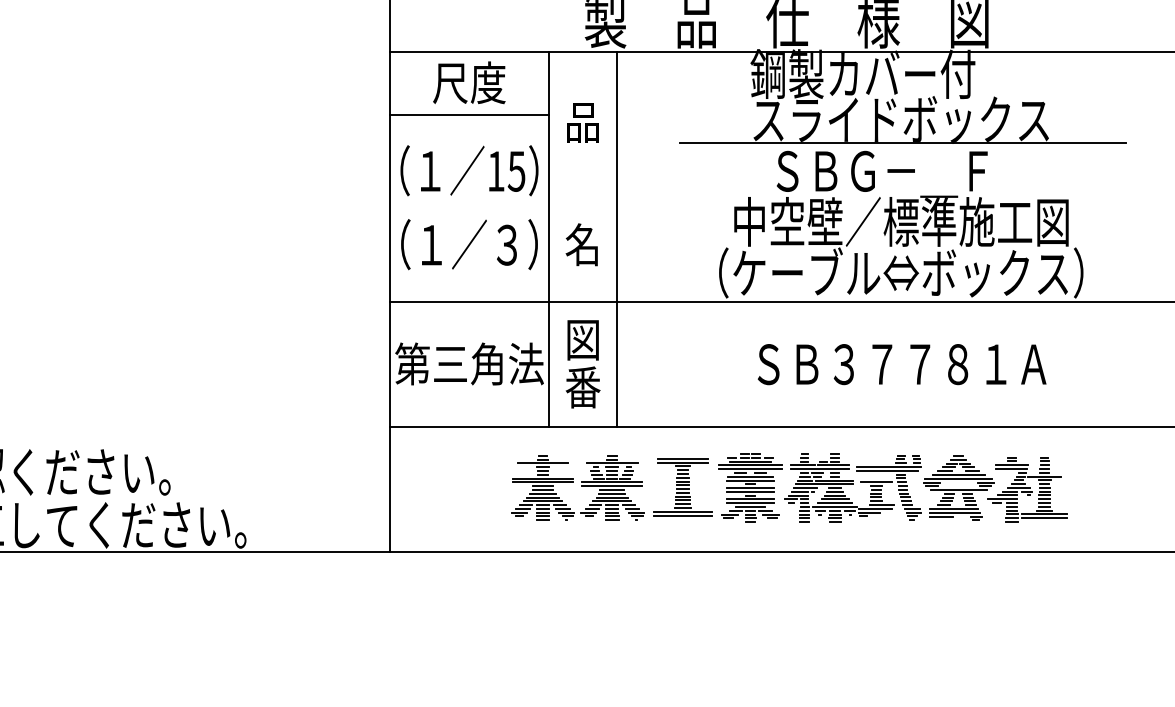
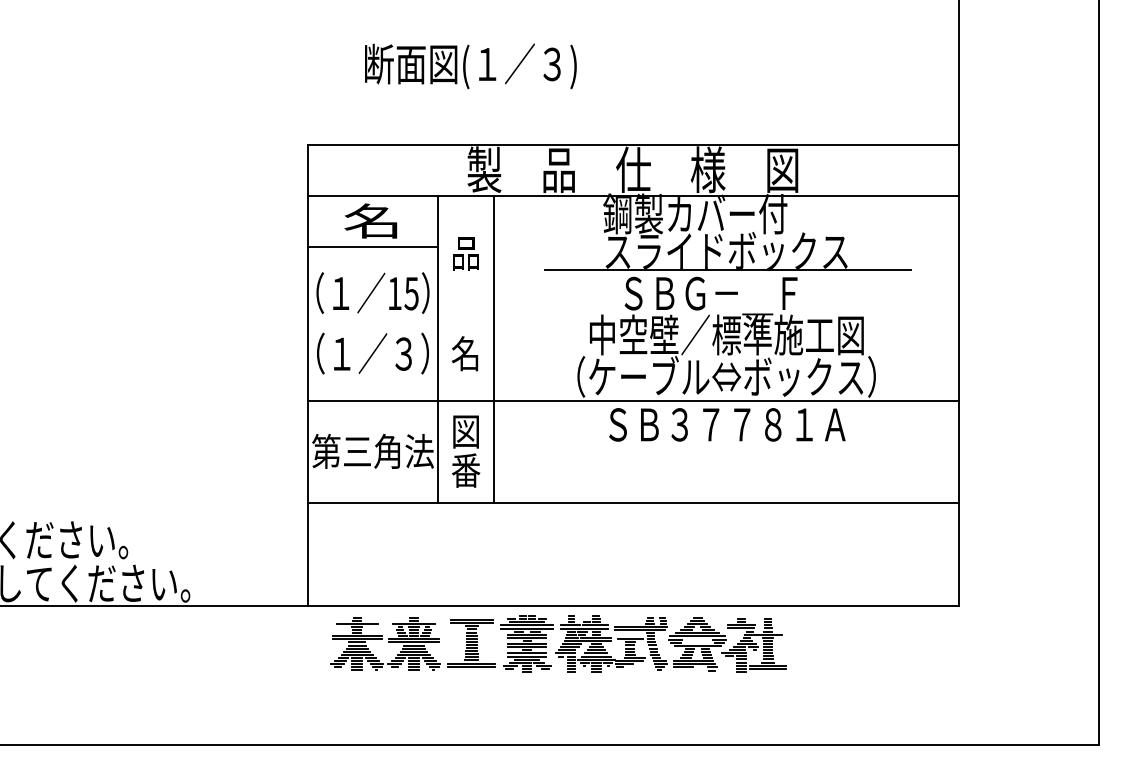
text: (468, 82) -> (372, 220), 尺度 -> 名
text: (902, 364) -> (727, 424), moved
part: (788, 487) -> (558, 643), moved

